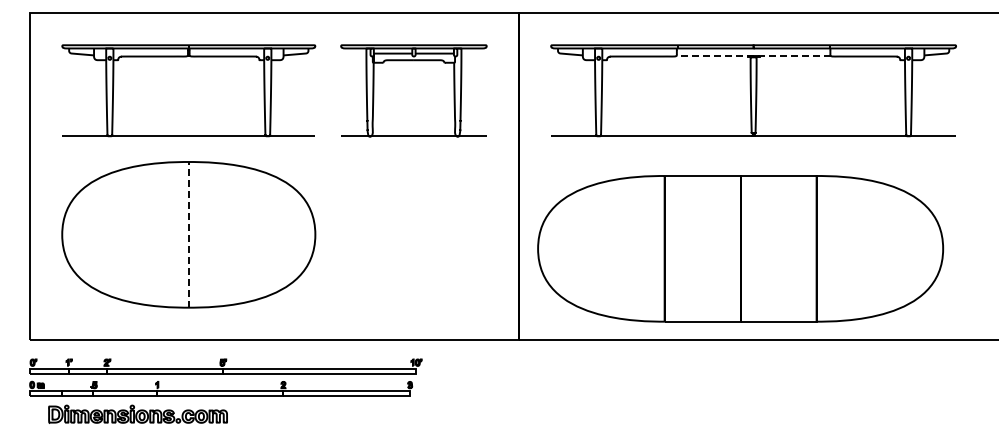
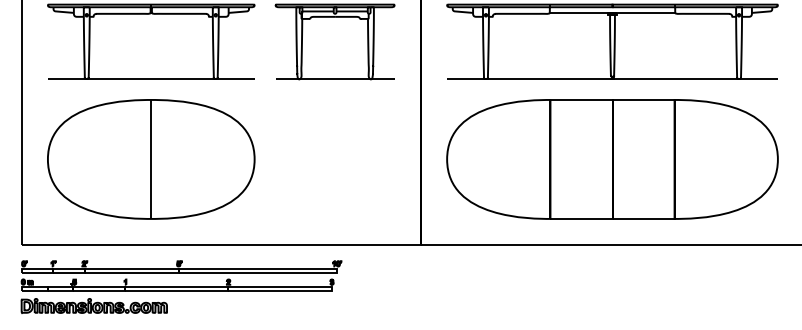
line: (752, 55) -> (611, 13), dashed -> solid
line: (188, 234) -> (151, 159), dashed -> solid
part: (740, 248) -> (612, 159), moved
part: (137, 413) -> (93, 305), moved

